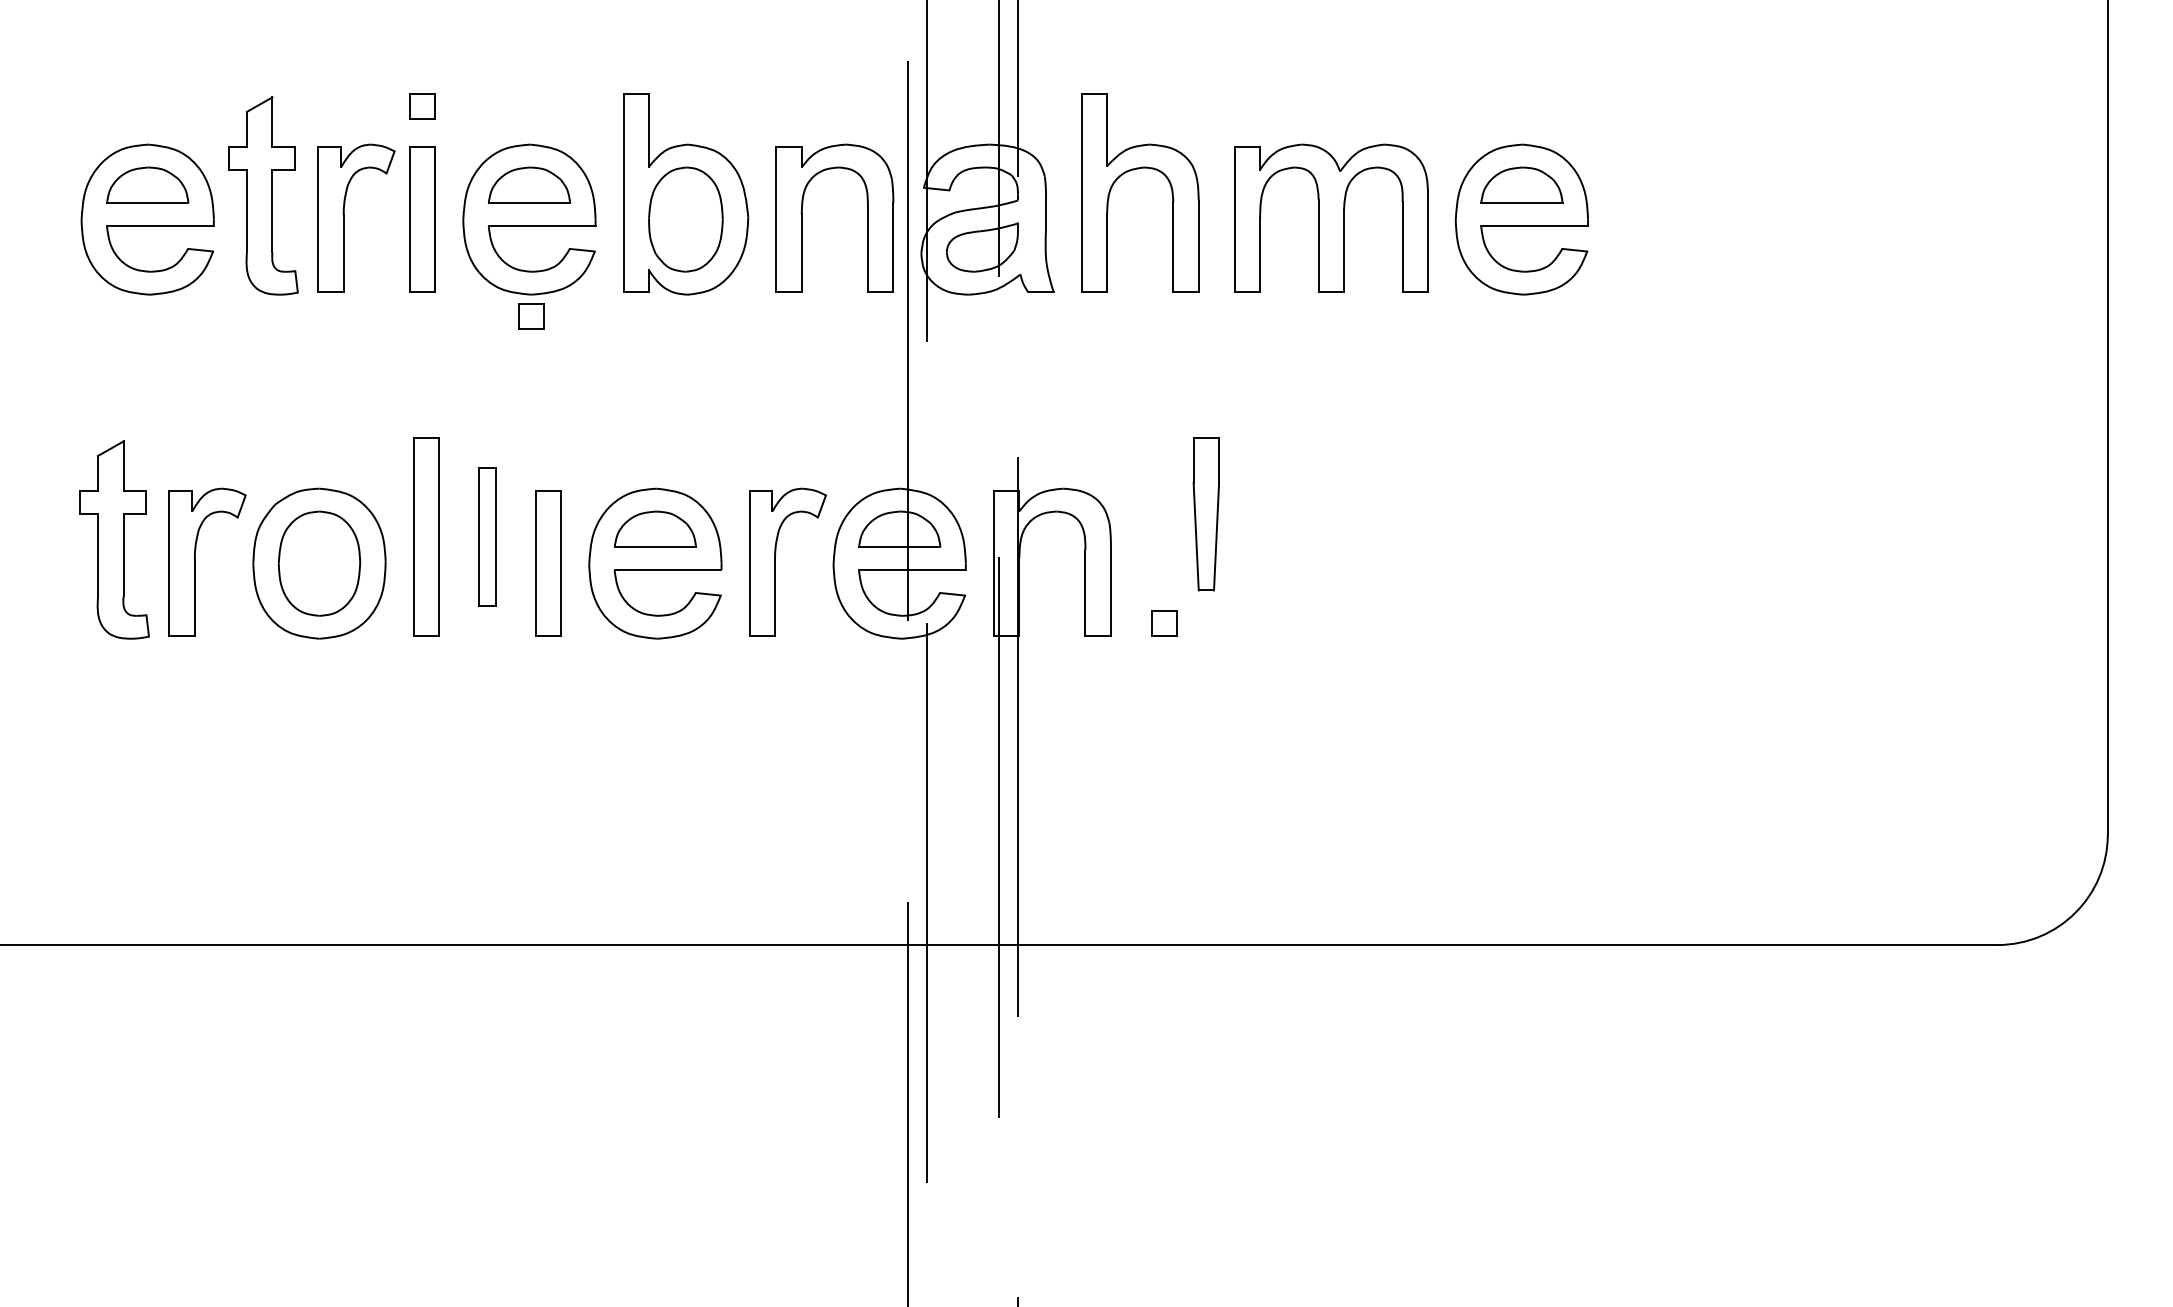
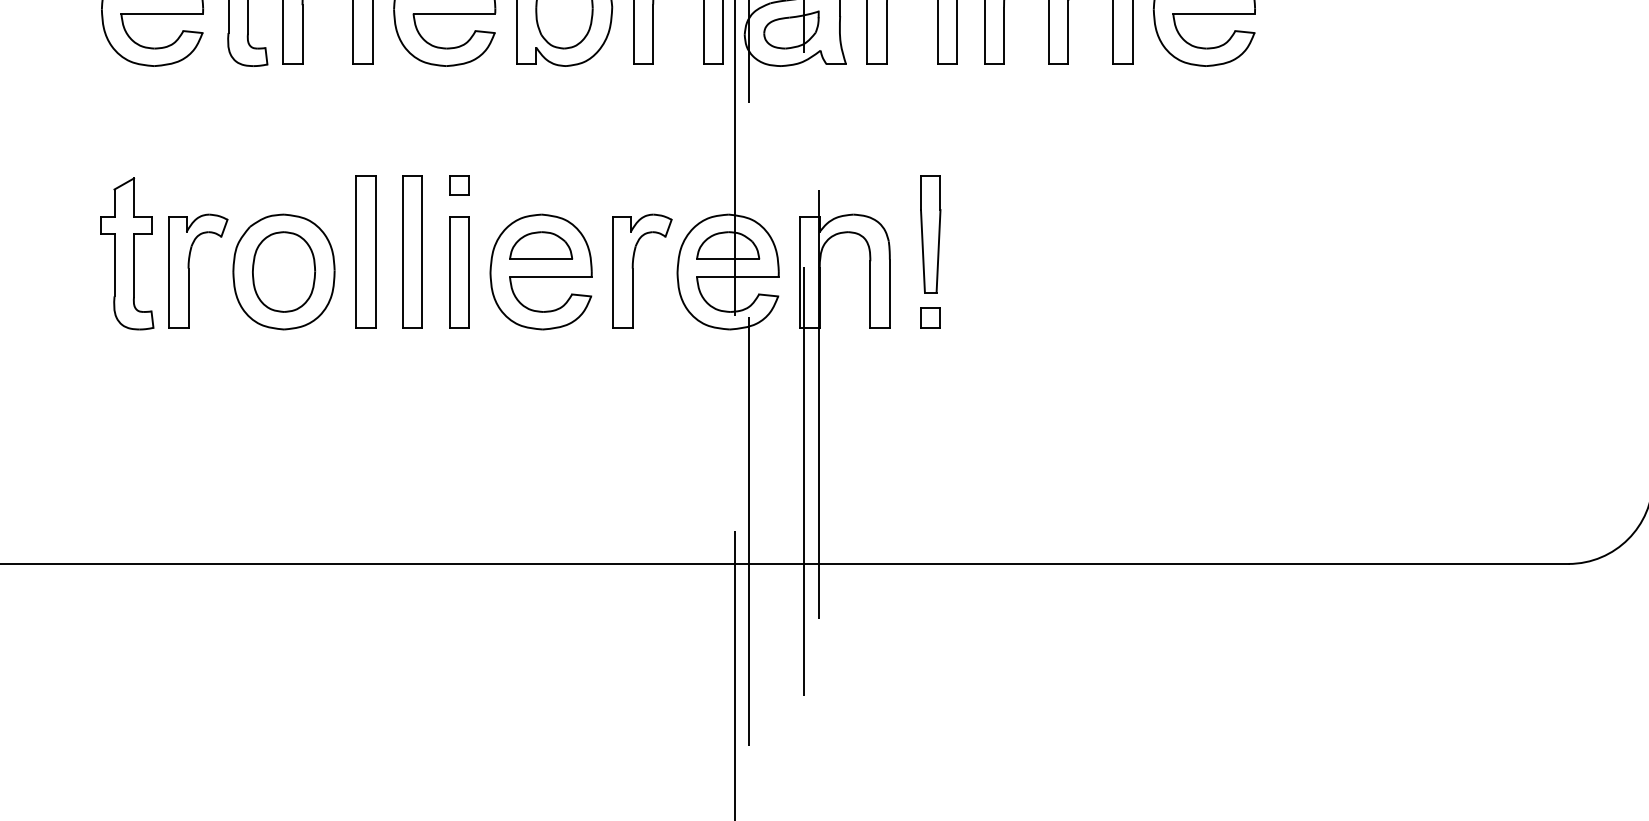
part: (531, 316) -> (459, 185), moved
part: (1205, 514) -> (930, 234), moved
part: (487, 536) -> (412, 251), size x1.43

